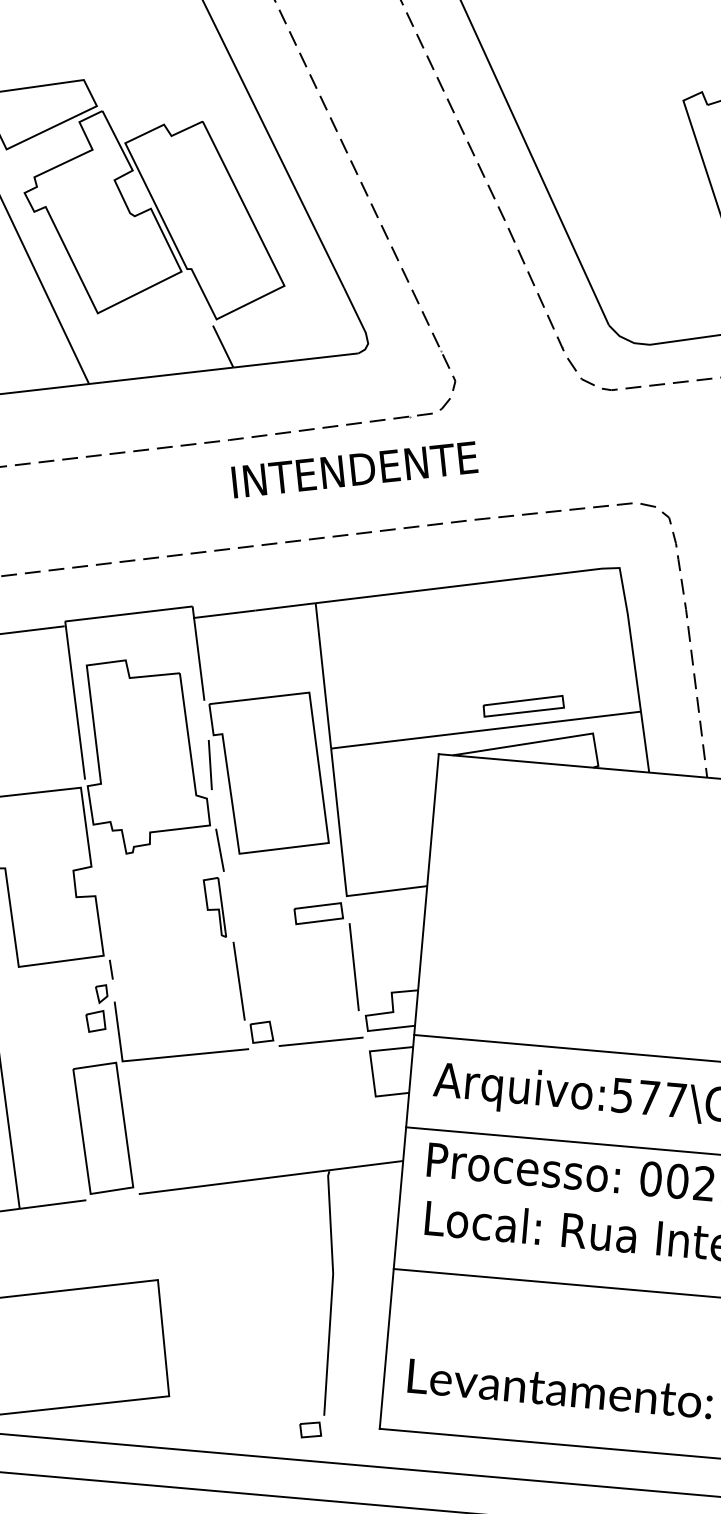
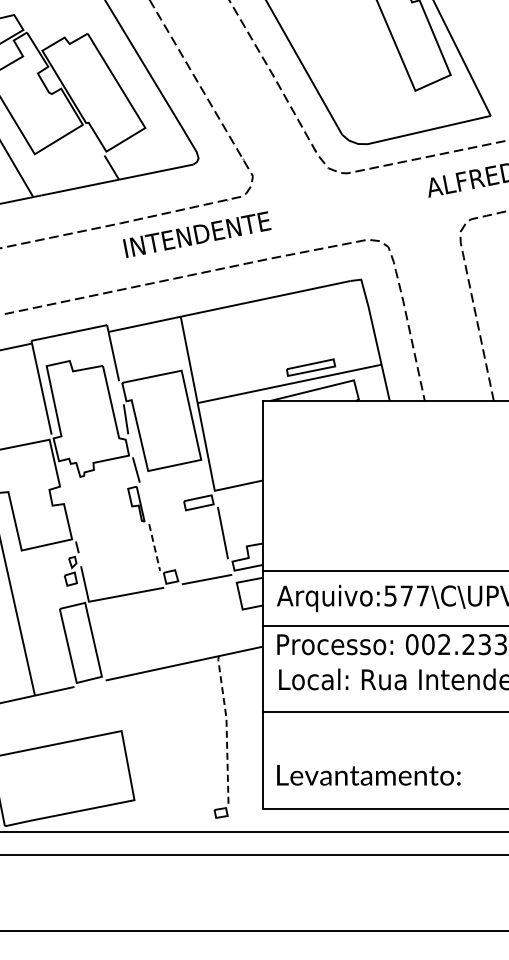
line: (238, 981) -> (154, 547), solid -> dashed
line: (331, 1290) -> (226, 728), solid -> dashed

